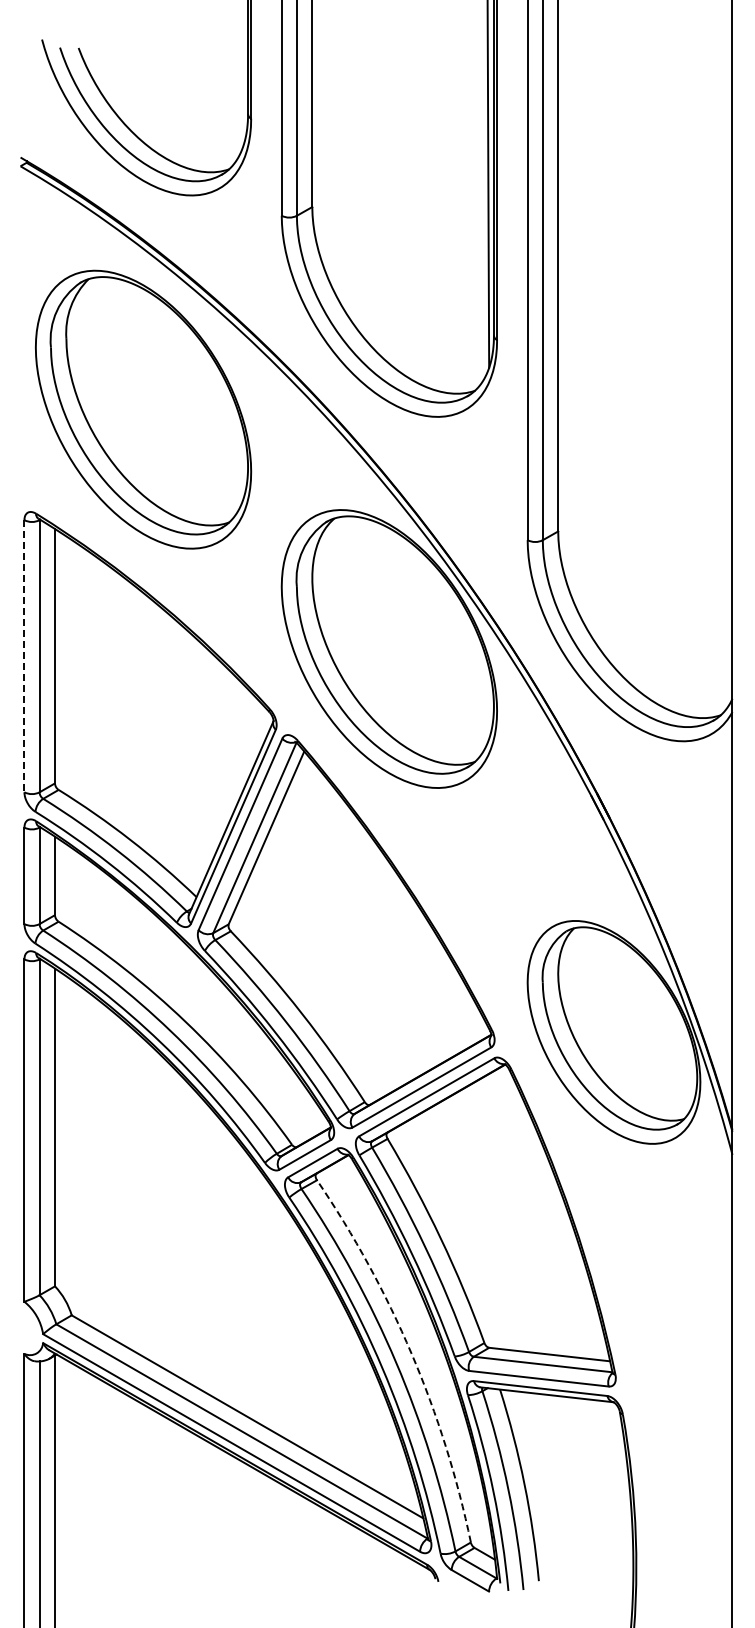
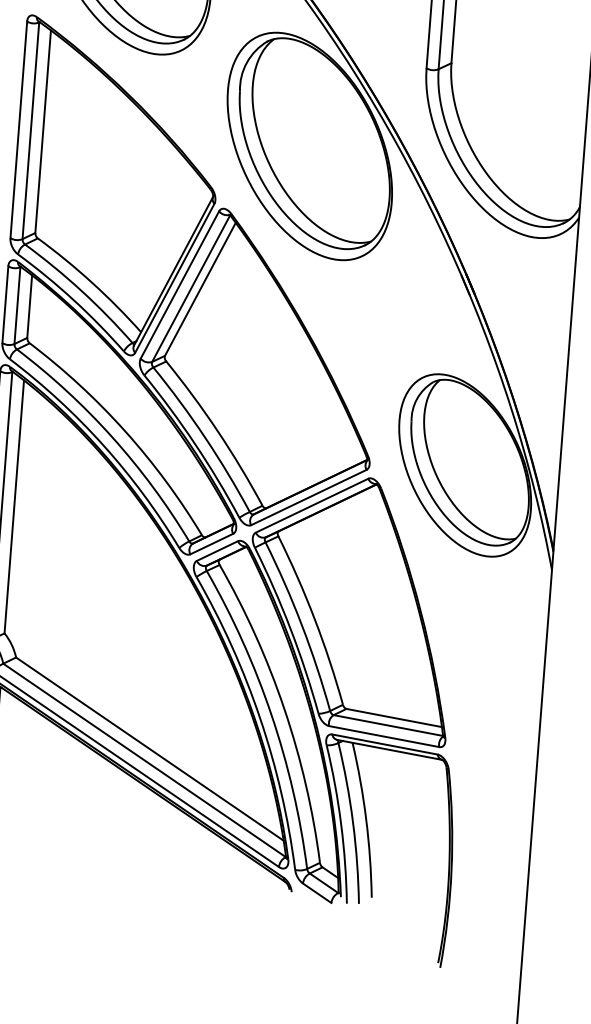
line: (24, 656) -> (18, 130), dashed -> solid
arc: (411, 1353) -> (284, 708), dashed -> solid

